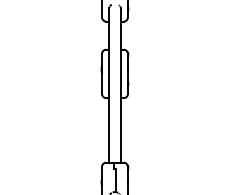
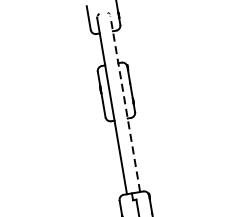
line: (120, 85) -> (124, 104), solid -> dashed

